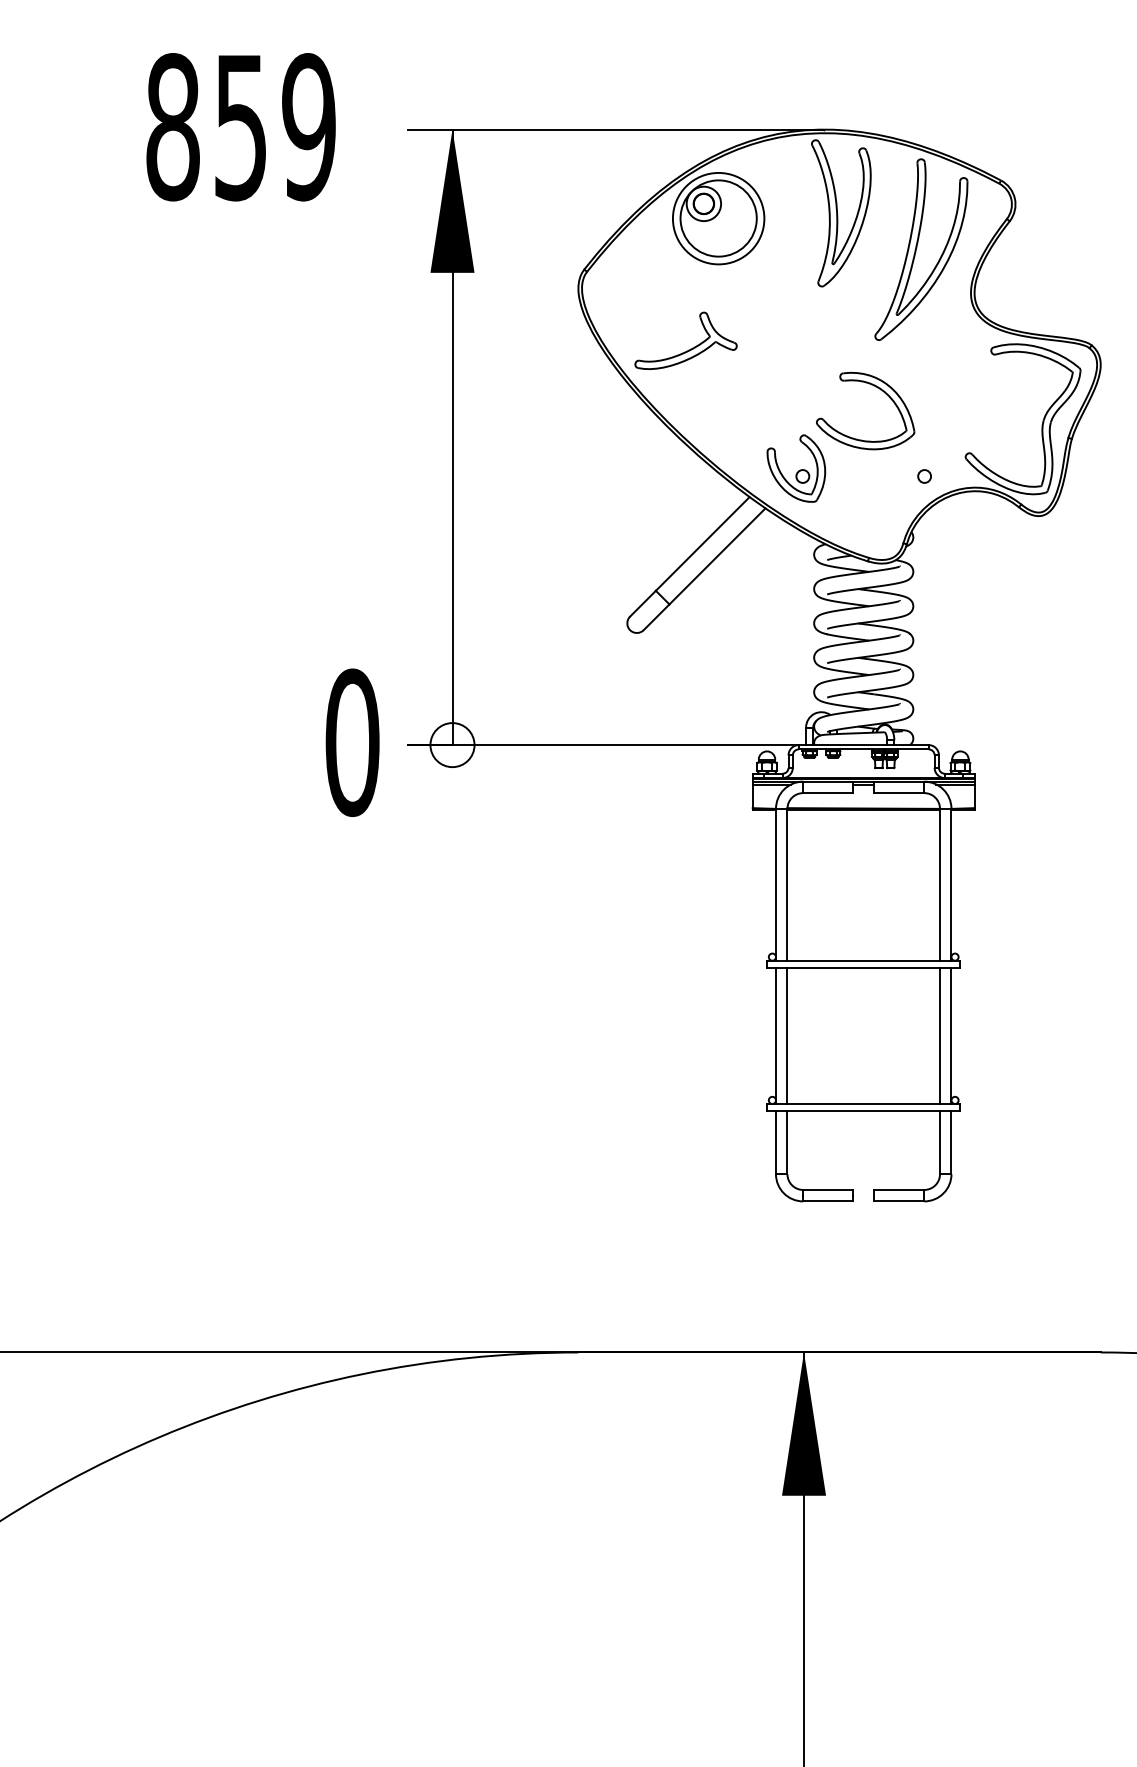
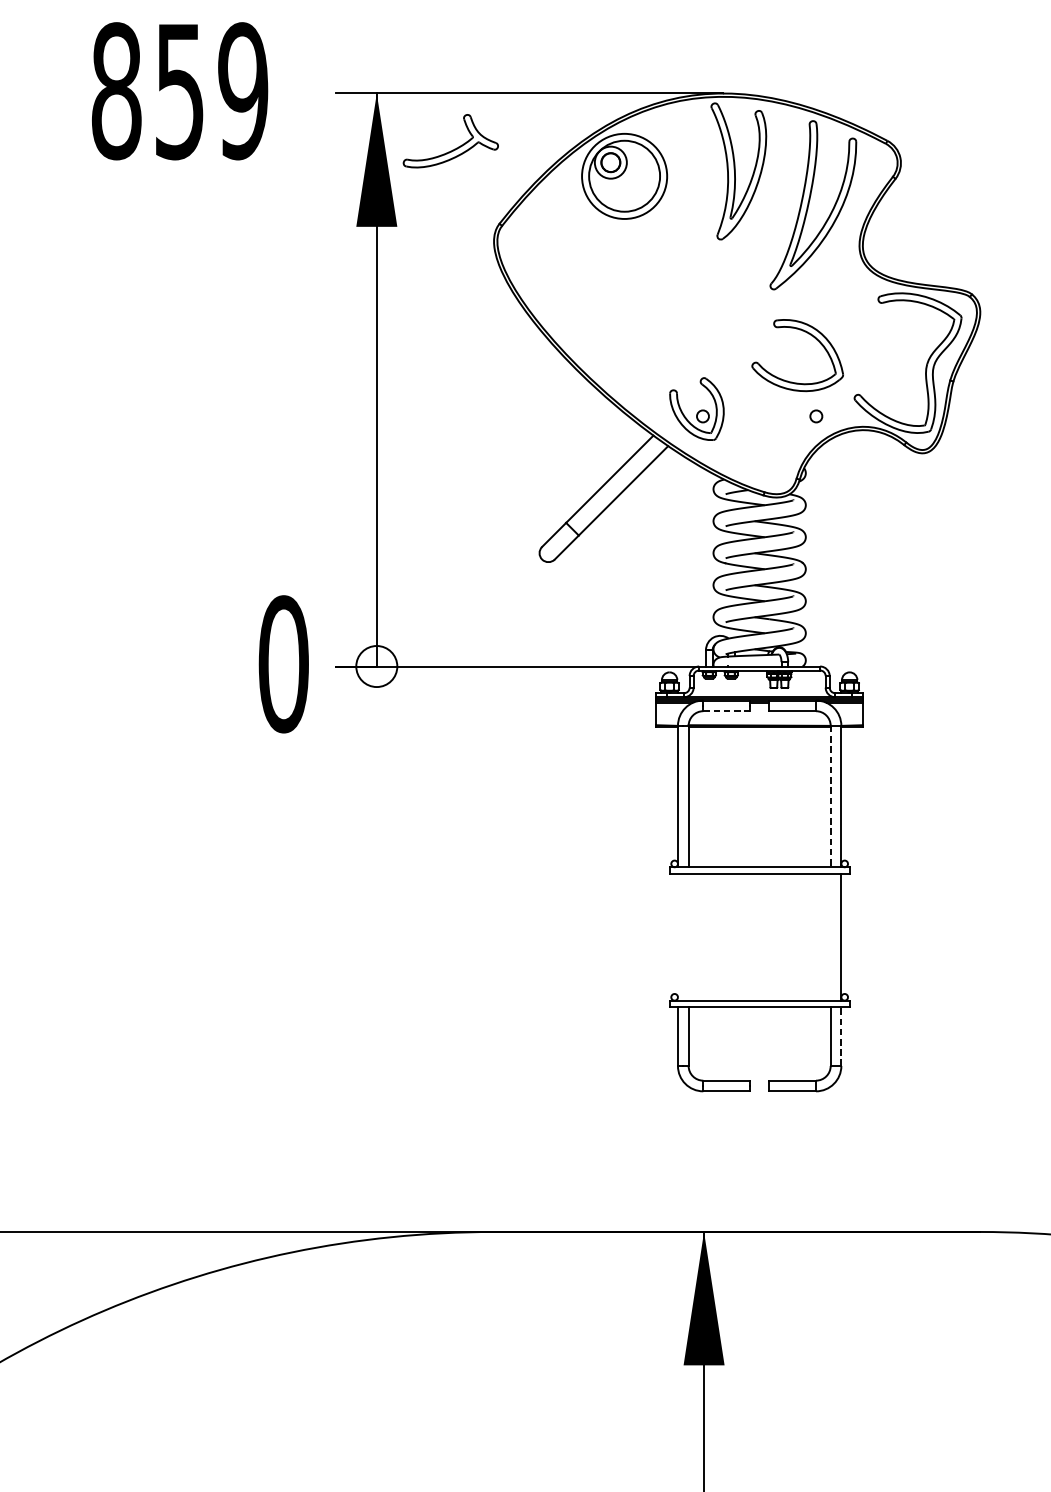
part: (690, 348) -> (455, 148), moved
part: (880, 390) -> (811, 336), moved
line: (828, 793) -> (726, 711), solid -> dashed
line: (940, 884) -> (831, 796), solid -> dashed
line: (775, 1035) -> (677, 936), removed
line: (787, 1035) -> (688, 936), removed
line: (940, 1035) -> (831, 936), removed
line: (951, 1142) -> (841, 1036), solid -> dashed

